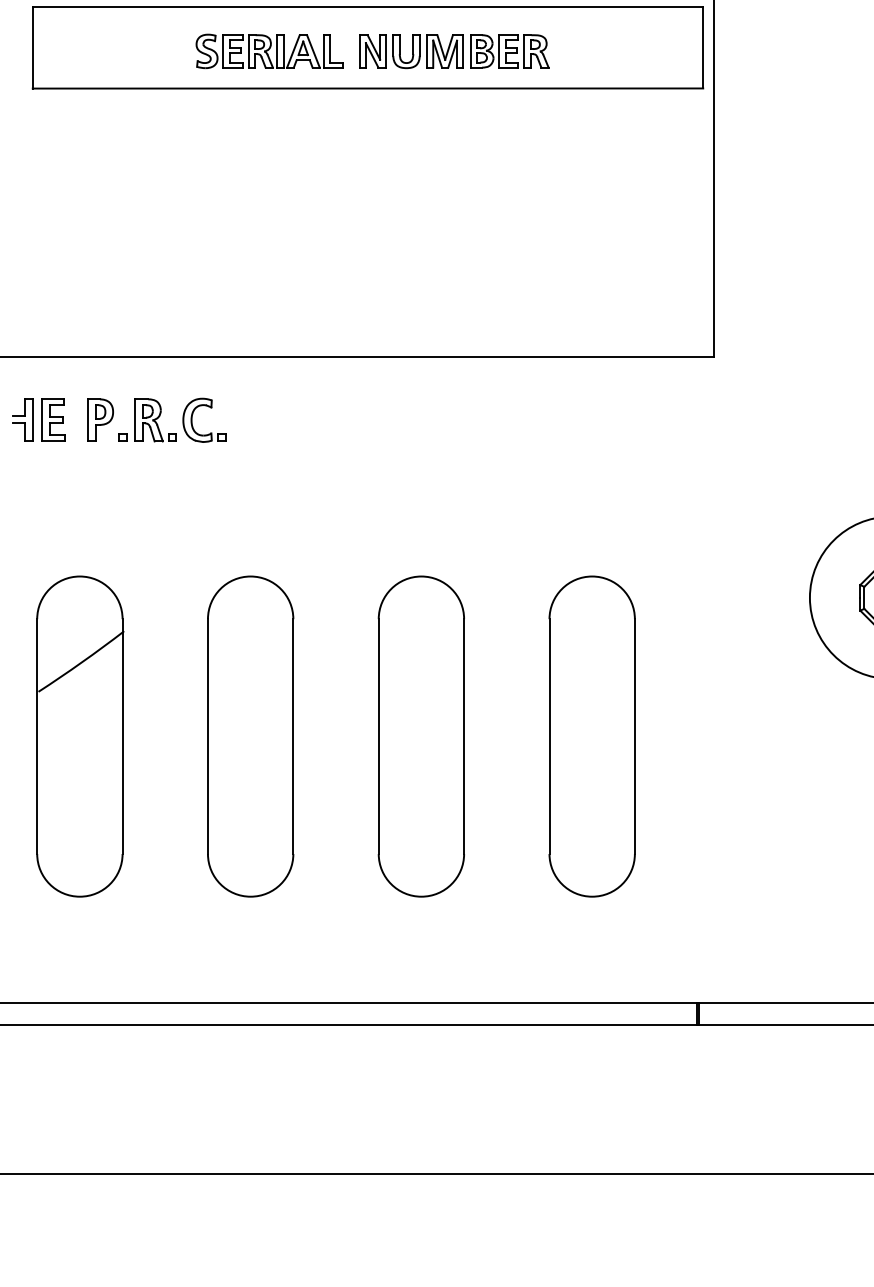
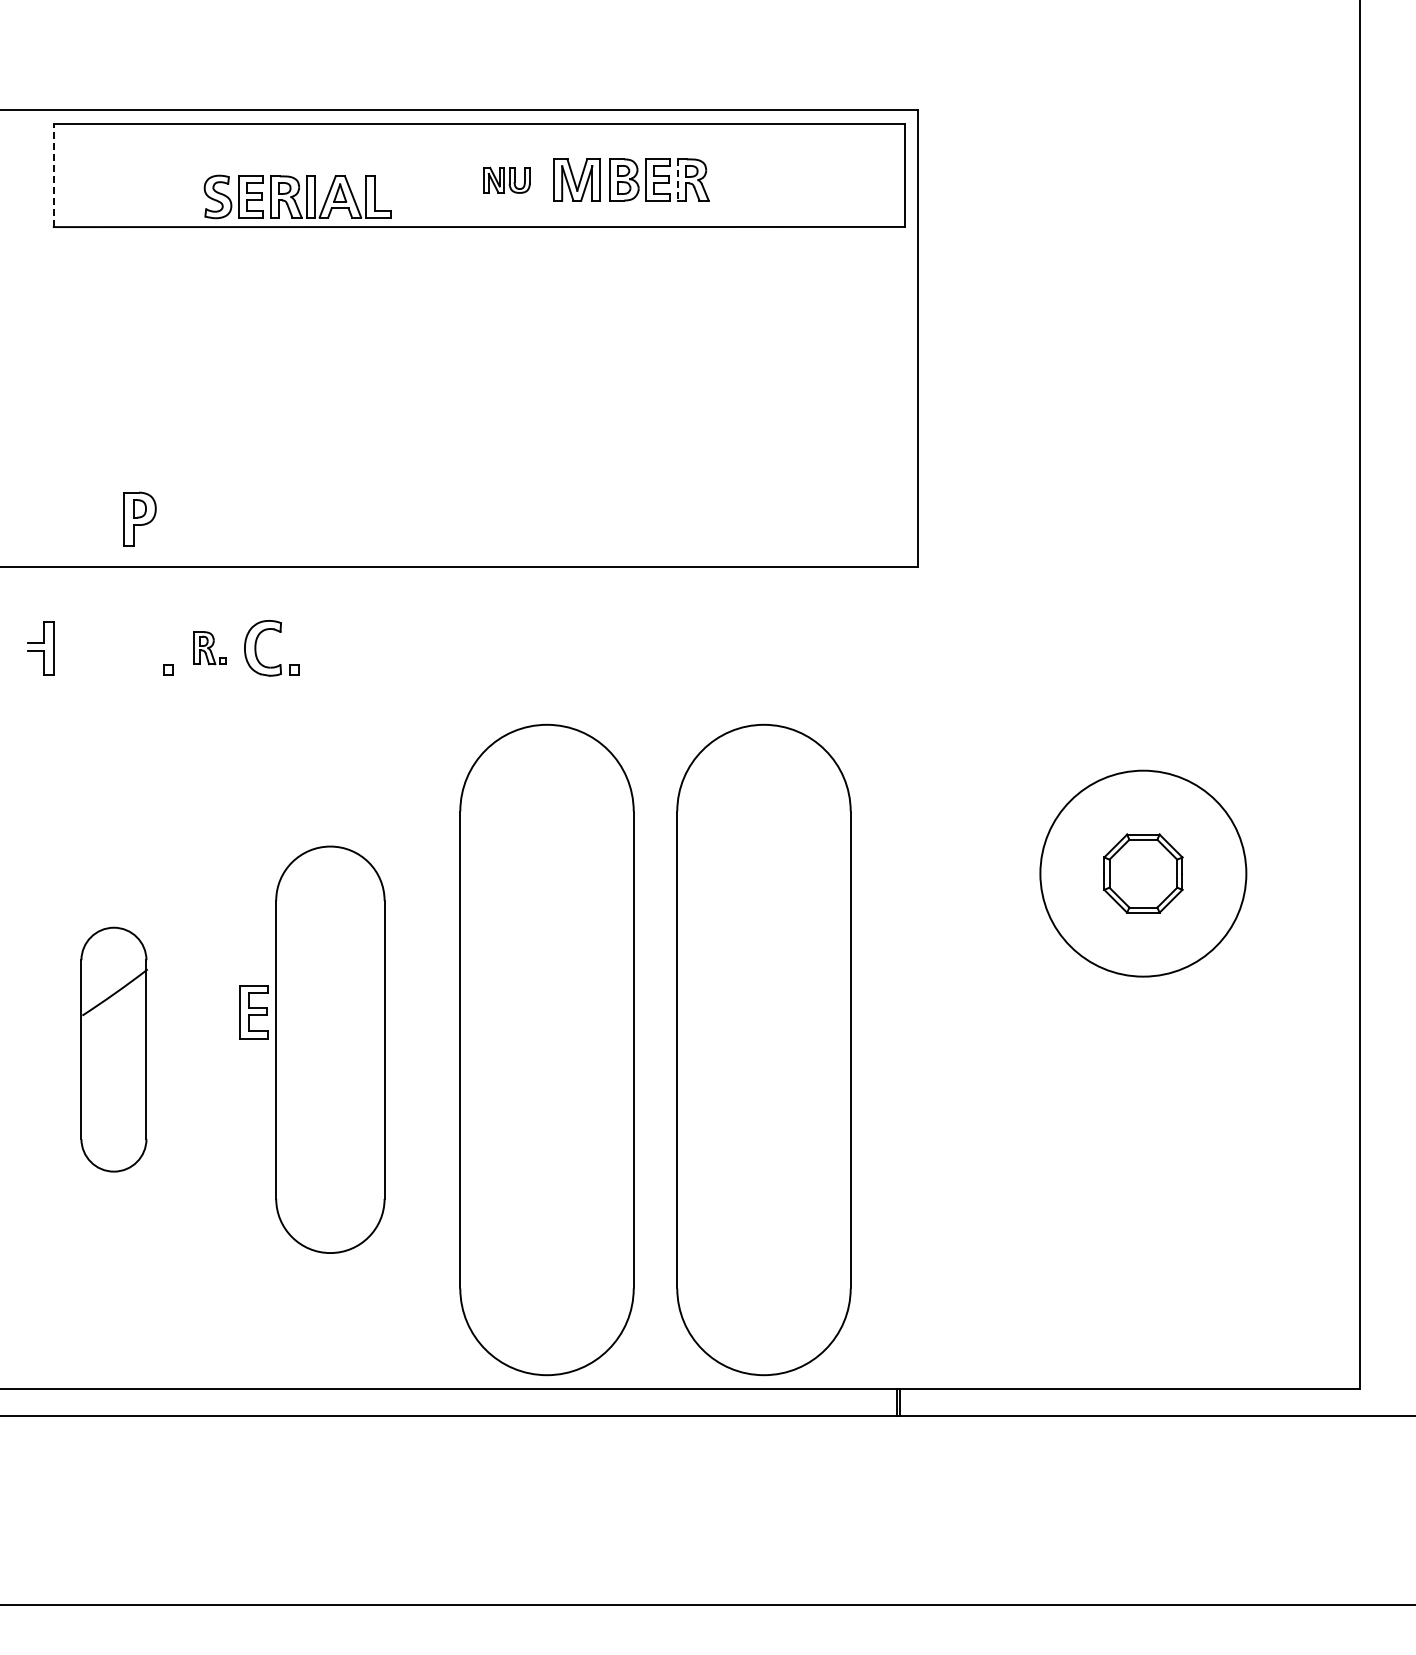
line: (32, 47) -> (53, 175), solid -> dashed
part: (269, 51) -> (297, 196), moved
part: (389, 51) -> (506, 180), size x0.6
line: (524, 51) -> (677, 179), solid -> dashed
part: (100, 419) -> (139, 518), moved
part: (155, 419) -> (209, 647), size x0.6
part: (53, 420) -> (253, 1012), moved
part: (80, 736) -> (114, 1049), size x0.6
part: (421, 736) -> (547, 1049), size x1.6
part: (591, 736) -> (763, 1049), size x1.6

